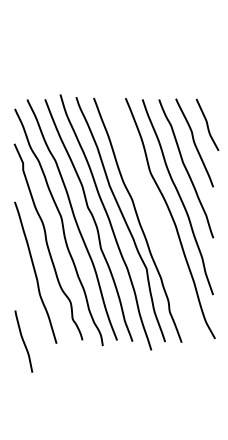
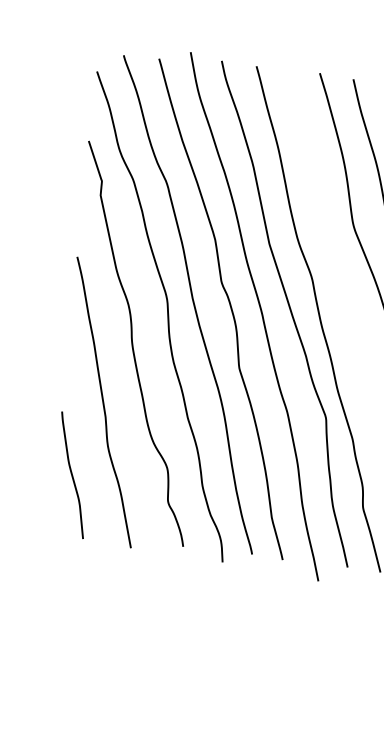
curve: (23, 341) -> (71, 474), moved

